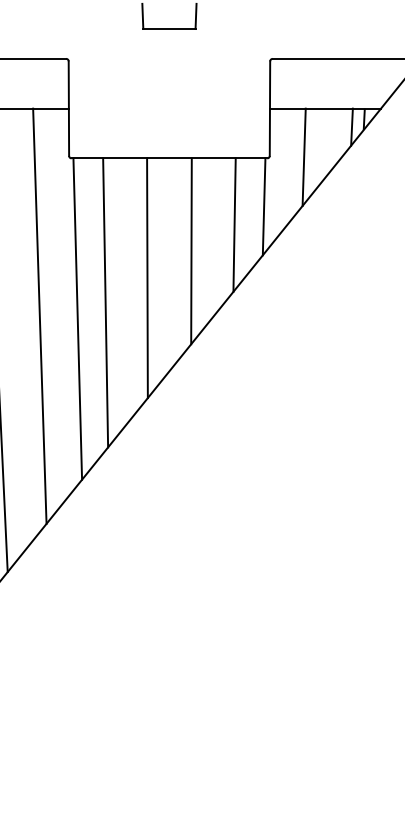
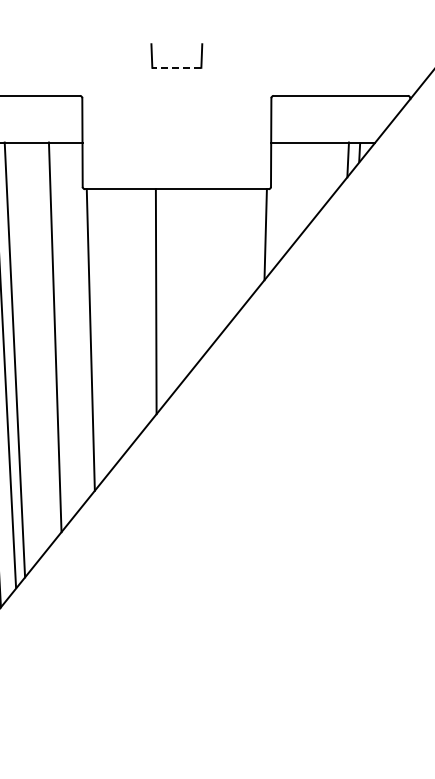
line: (169, 28) -> (176, 67), solid -> dashed
line: (303, 156) -> (302, 187), removed
line: (234, 224) -> (237, 251), removed
line: (191, 251) -> (197, 276), removed
line: (105, 302) -> (116, 324), removed

